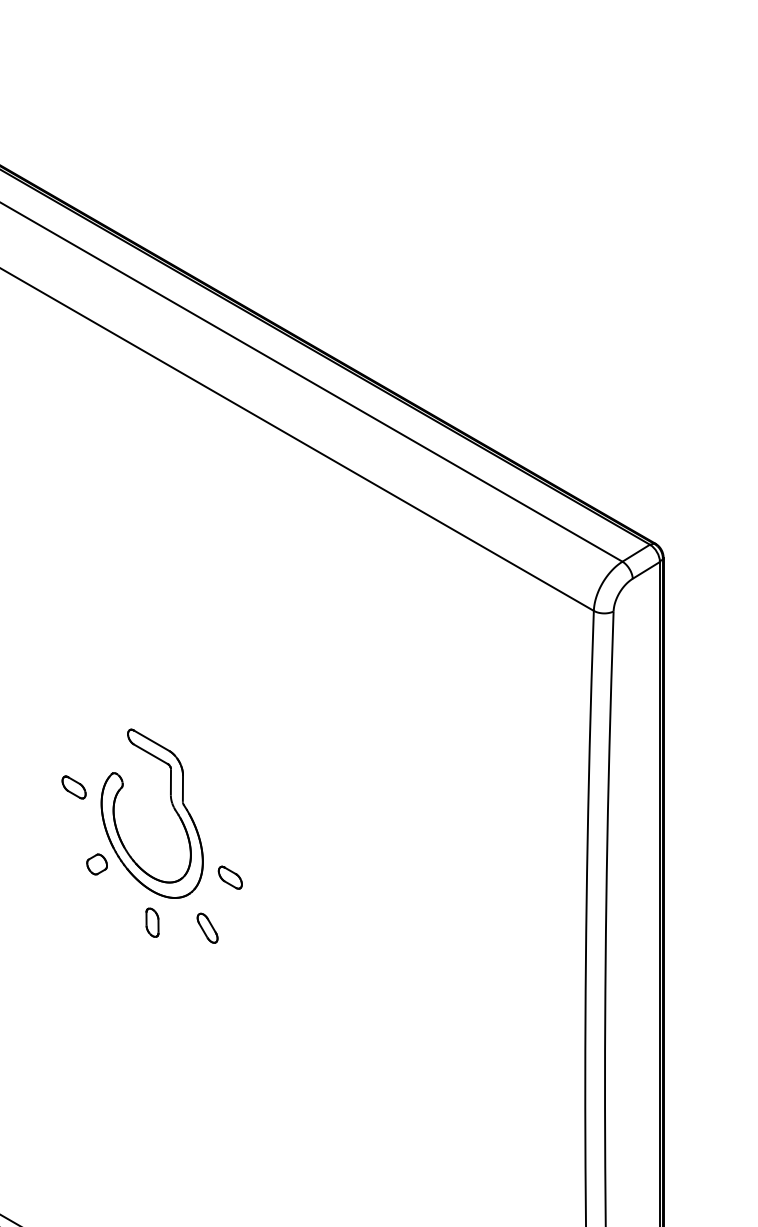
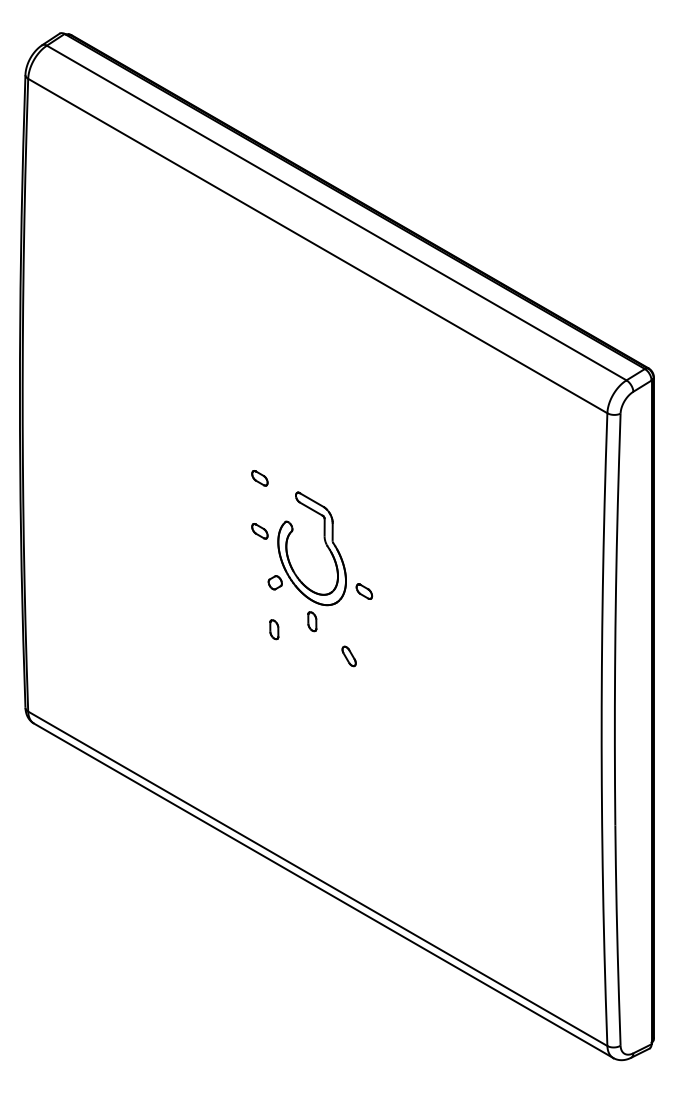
part: (73, 708) -> (259, 478), added
part: (206, 928) -> (348, 656), moved
part: (95, 934) -> (274, 629), added

